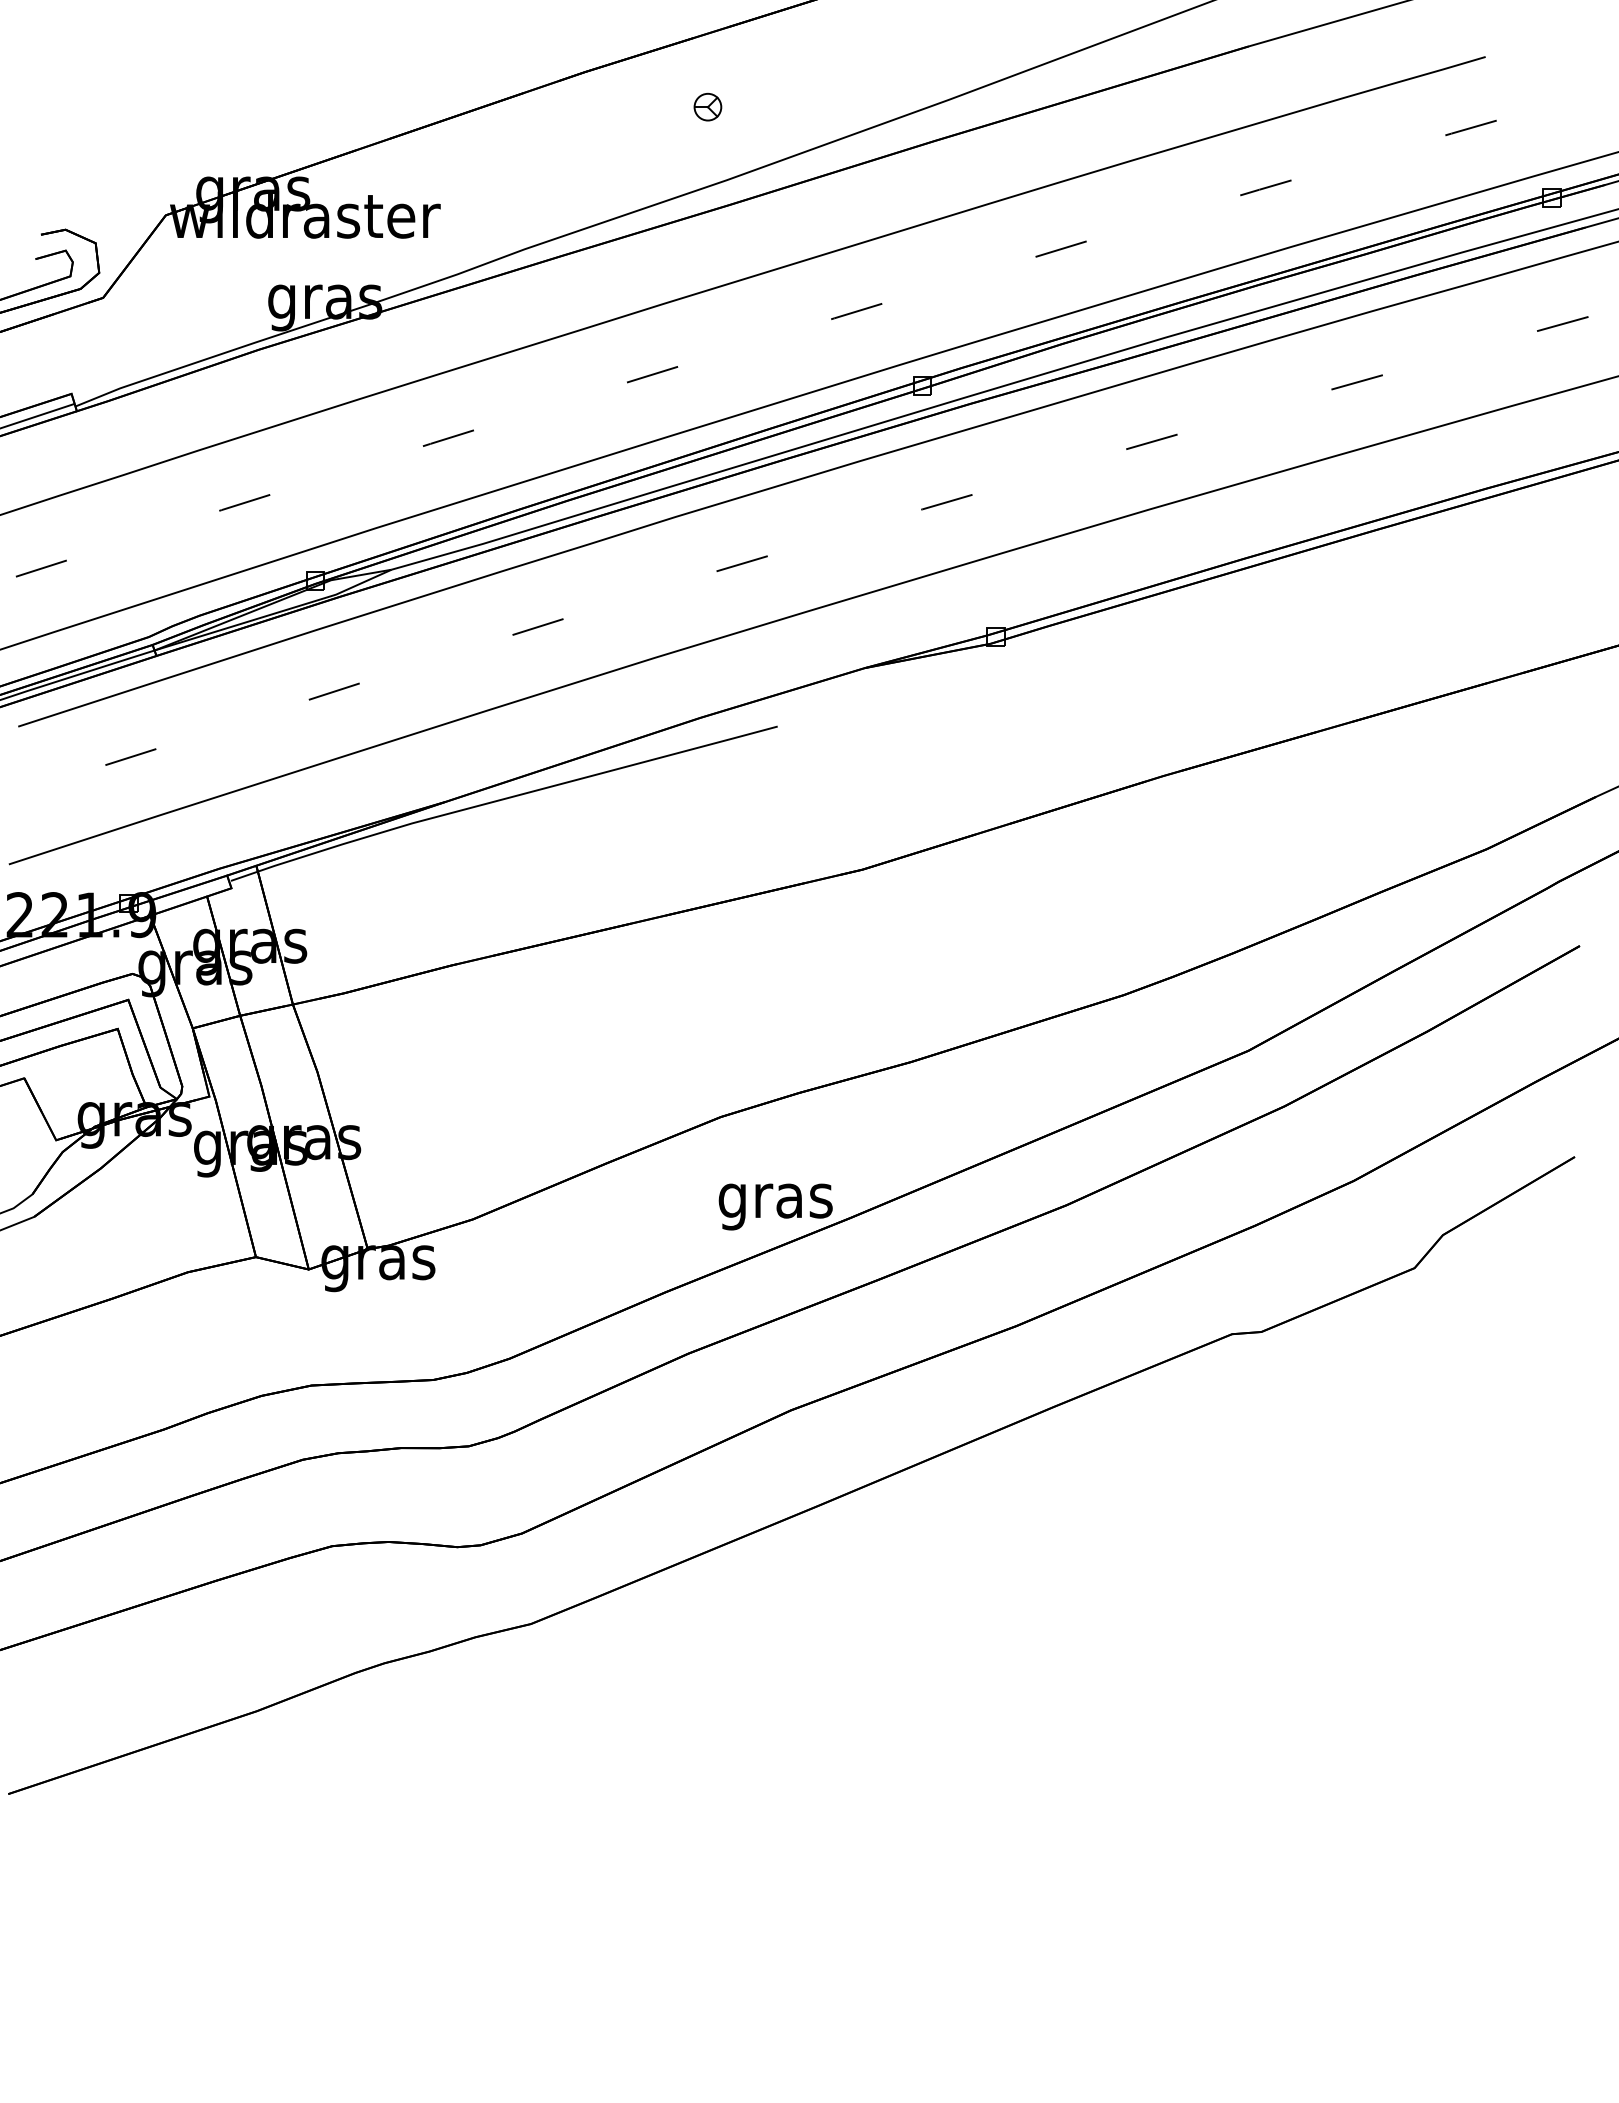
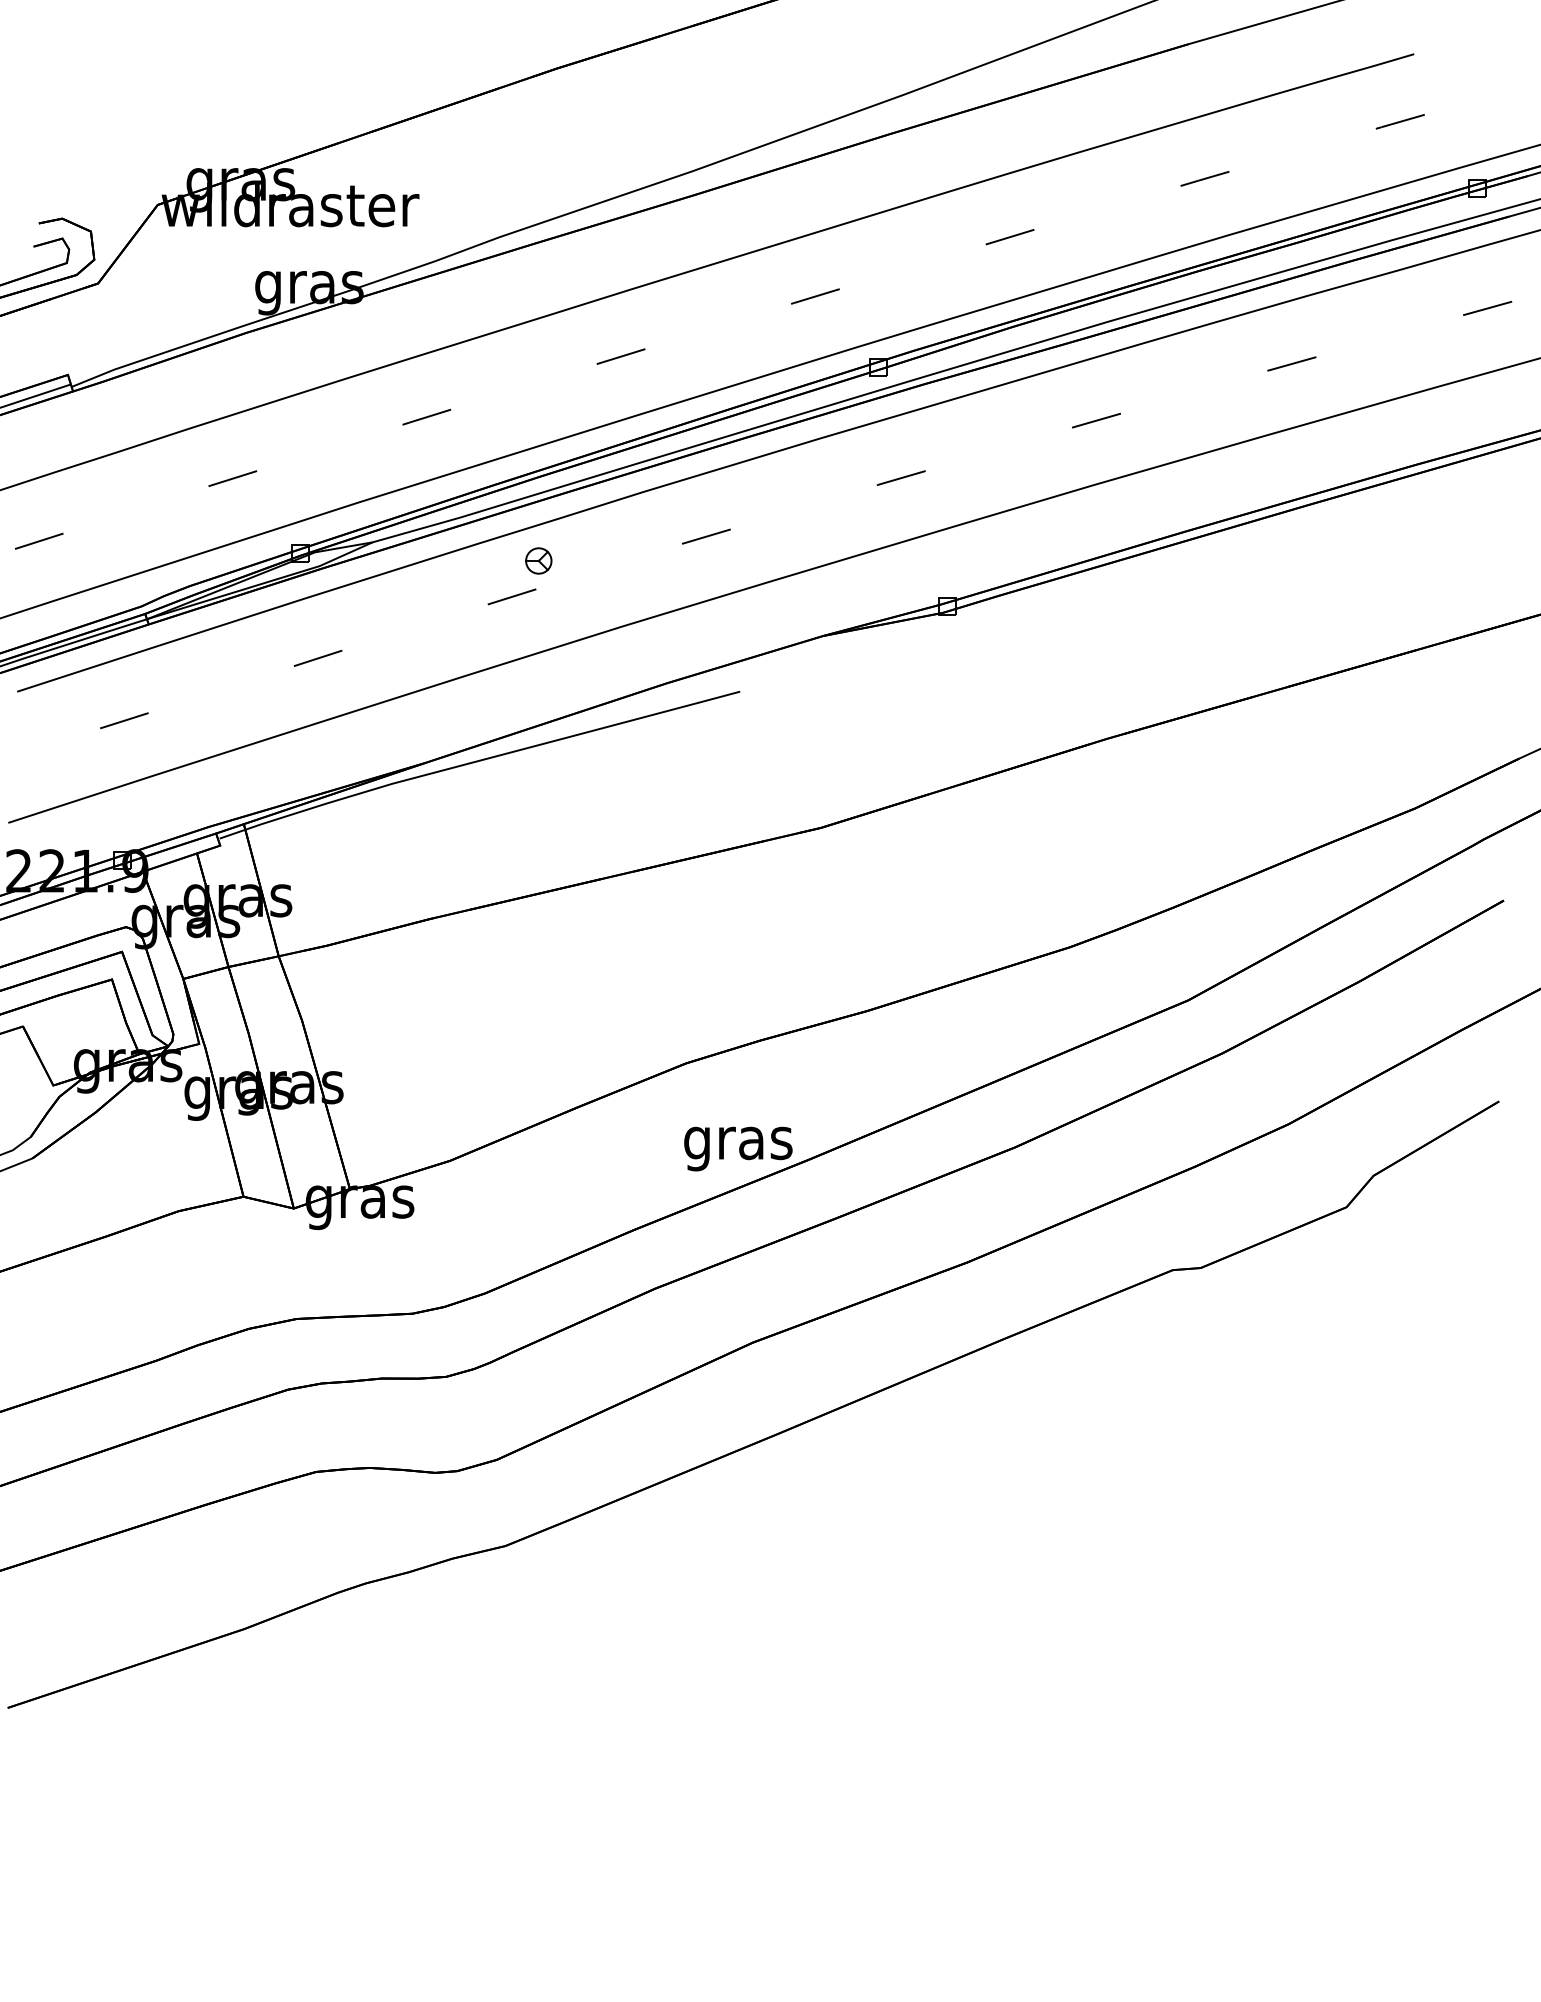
part: (707, 106) -> (538, 560), moved

